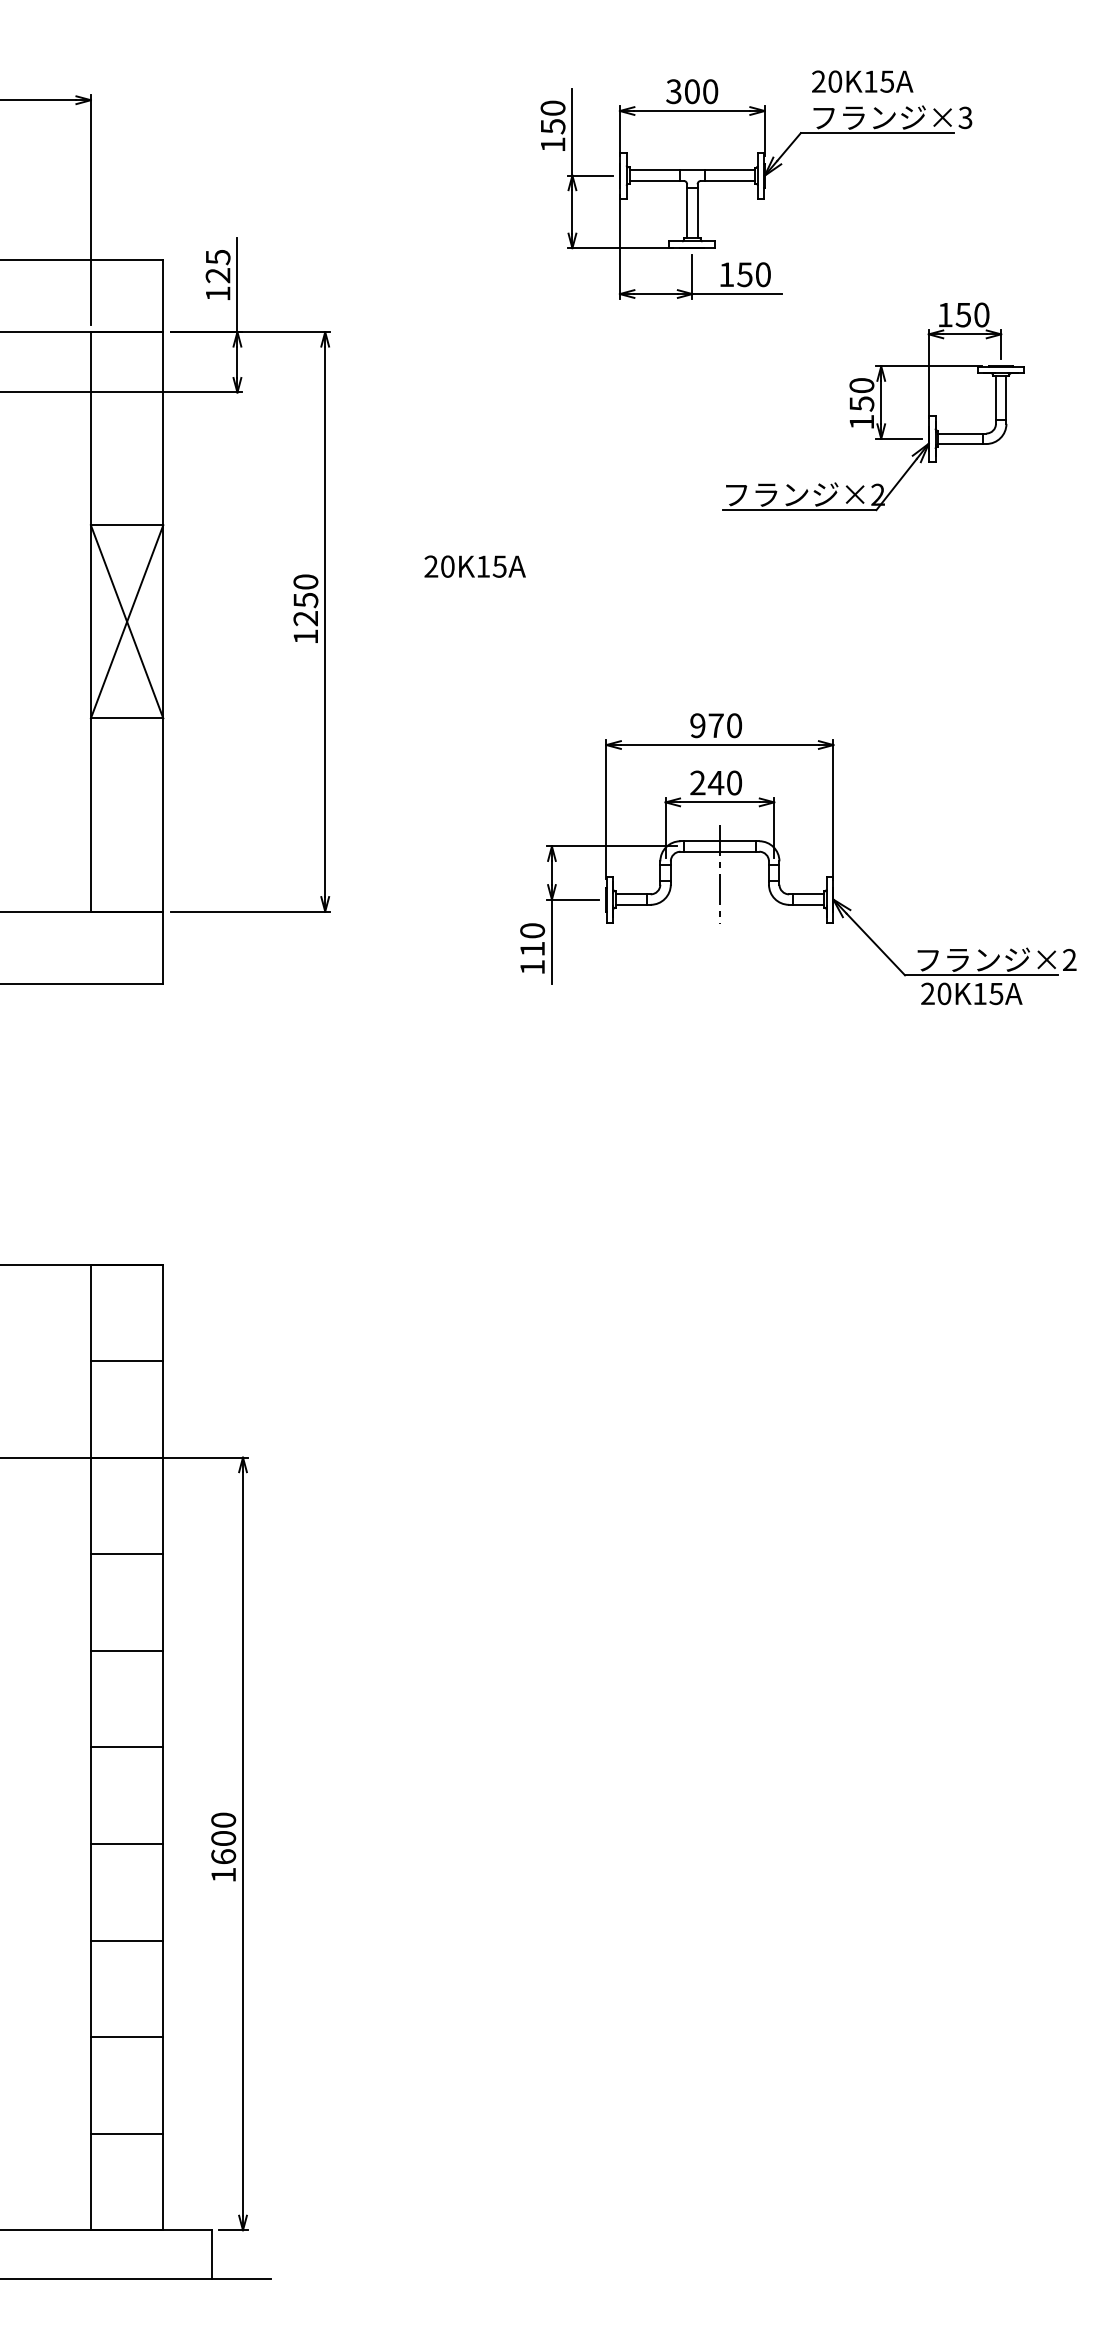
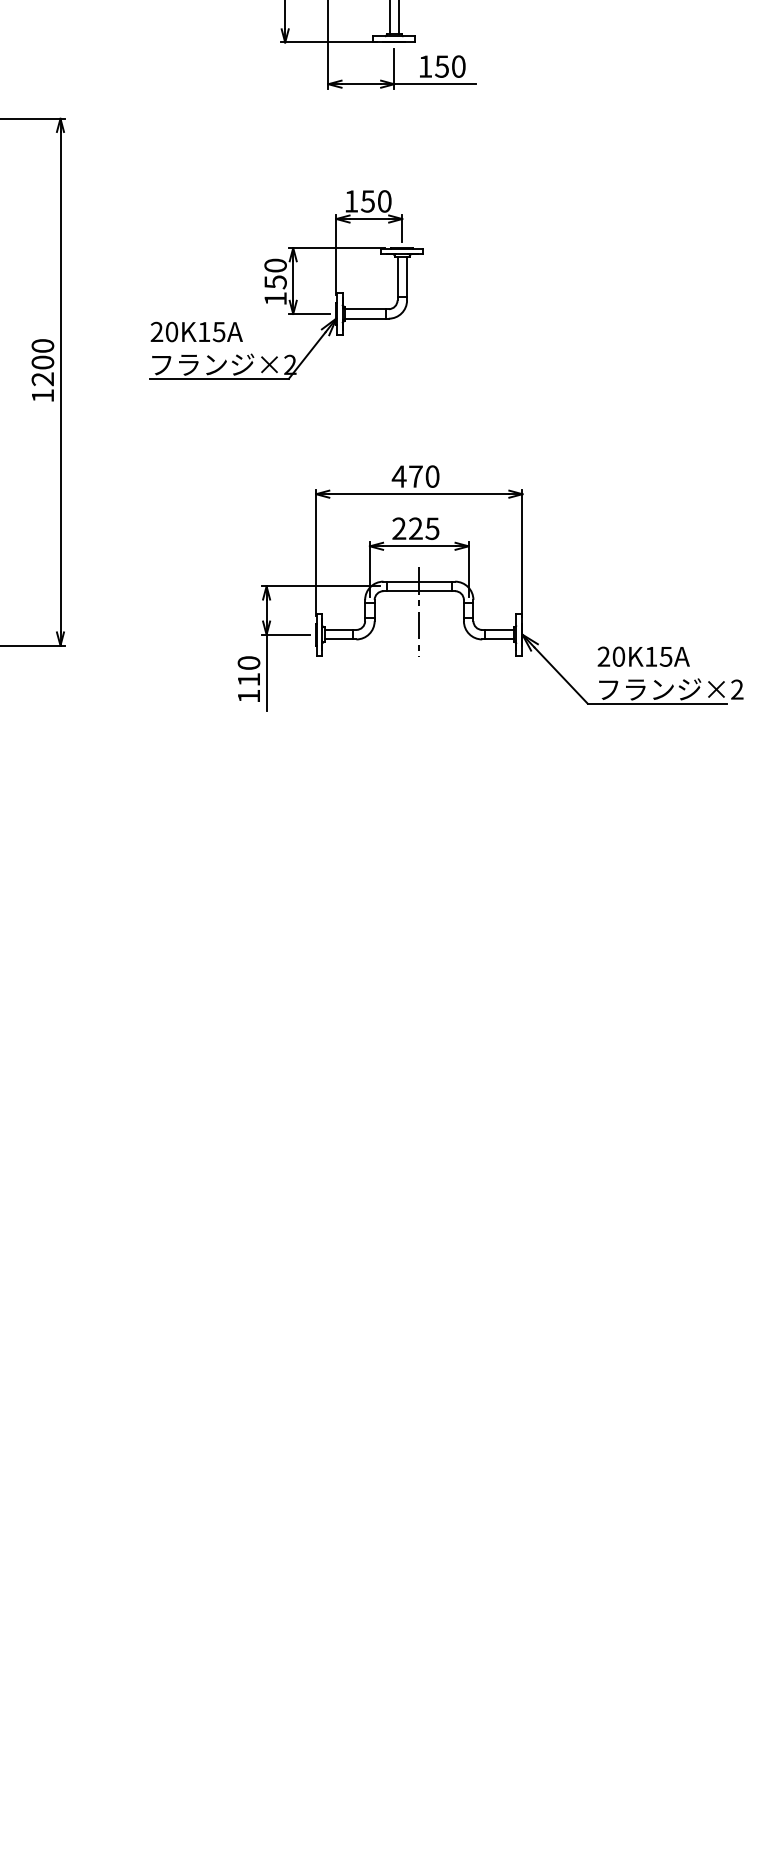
part: (873, 406) -> (286, 284), moved
text: (305, 600) -> (42, 362), 1250 -> 1200
text: (697, 725) -> (398, 476), 970 -> 470
text: (724, 782) -> (423, 528), 240 -> 225
text: (971, 993) -> (643, 656), moved

